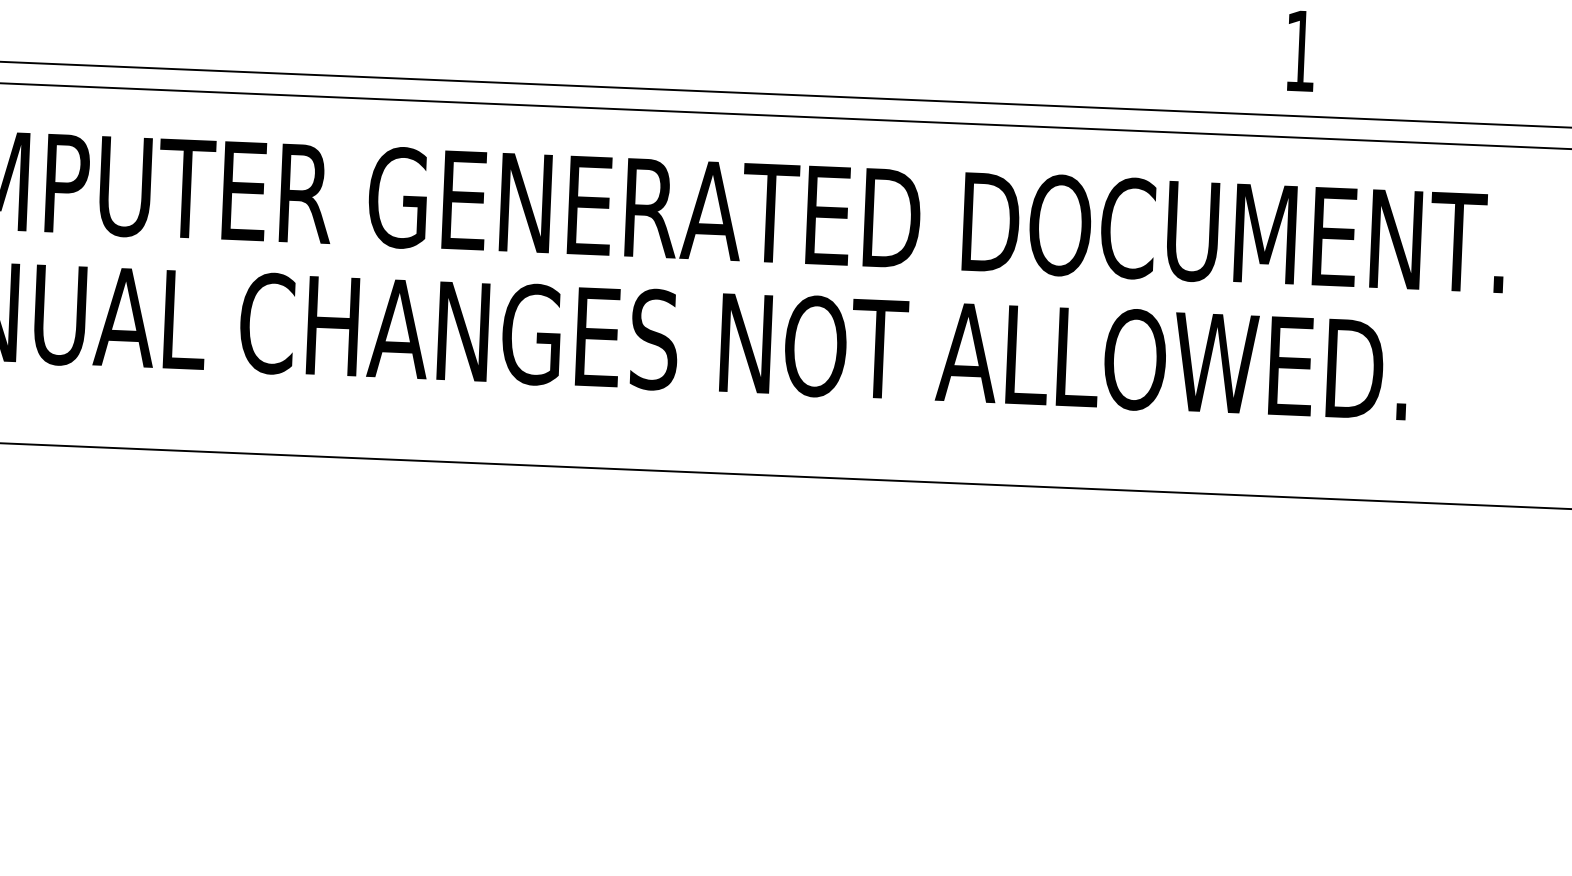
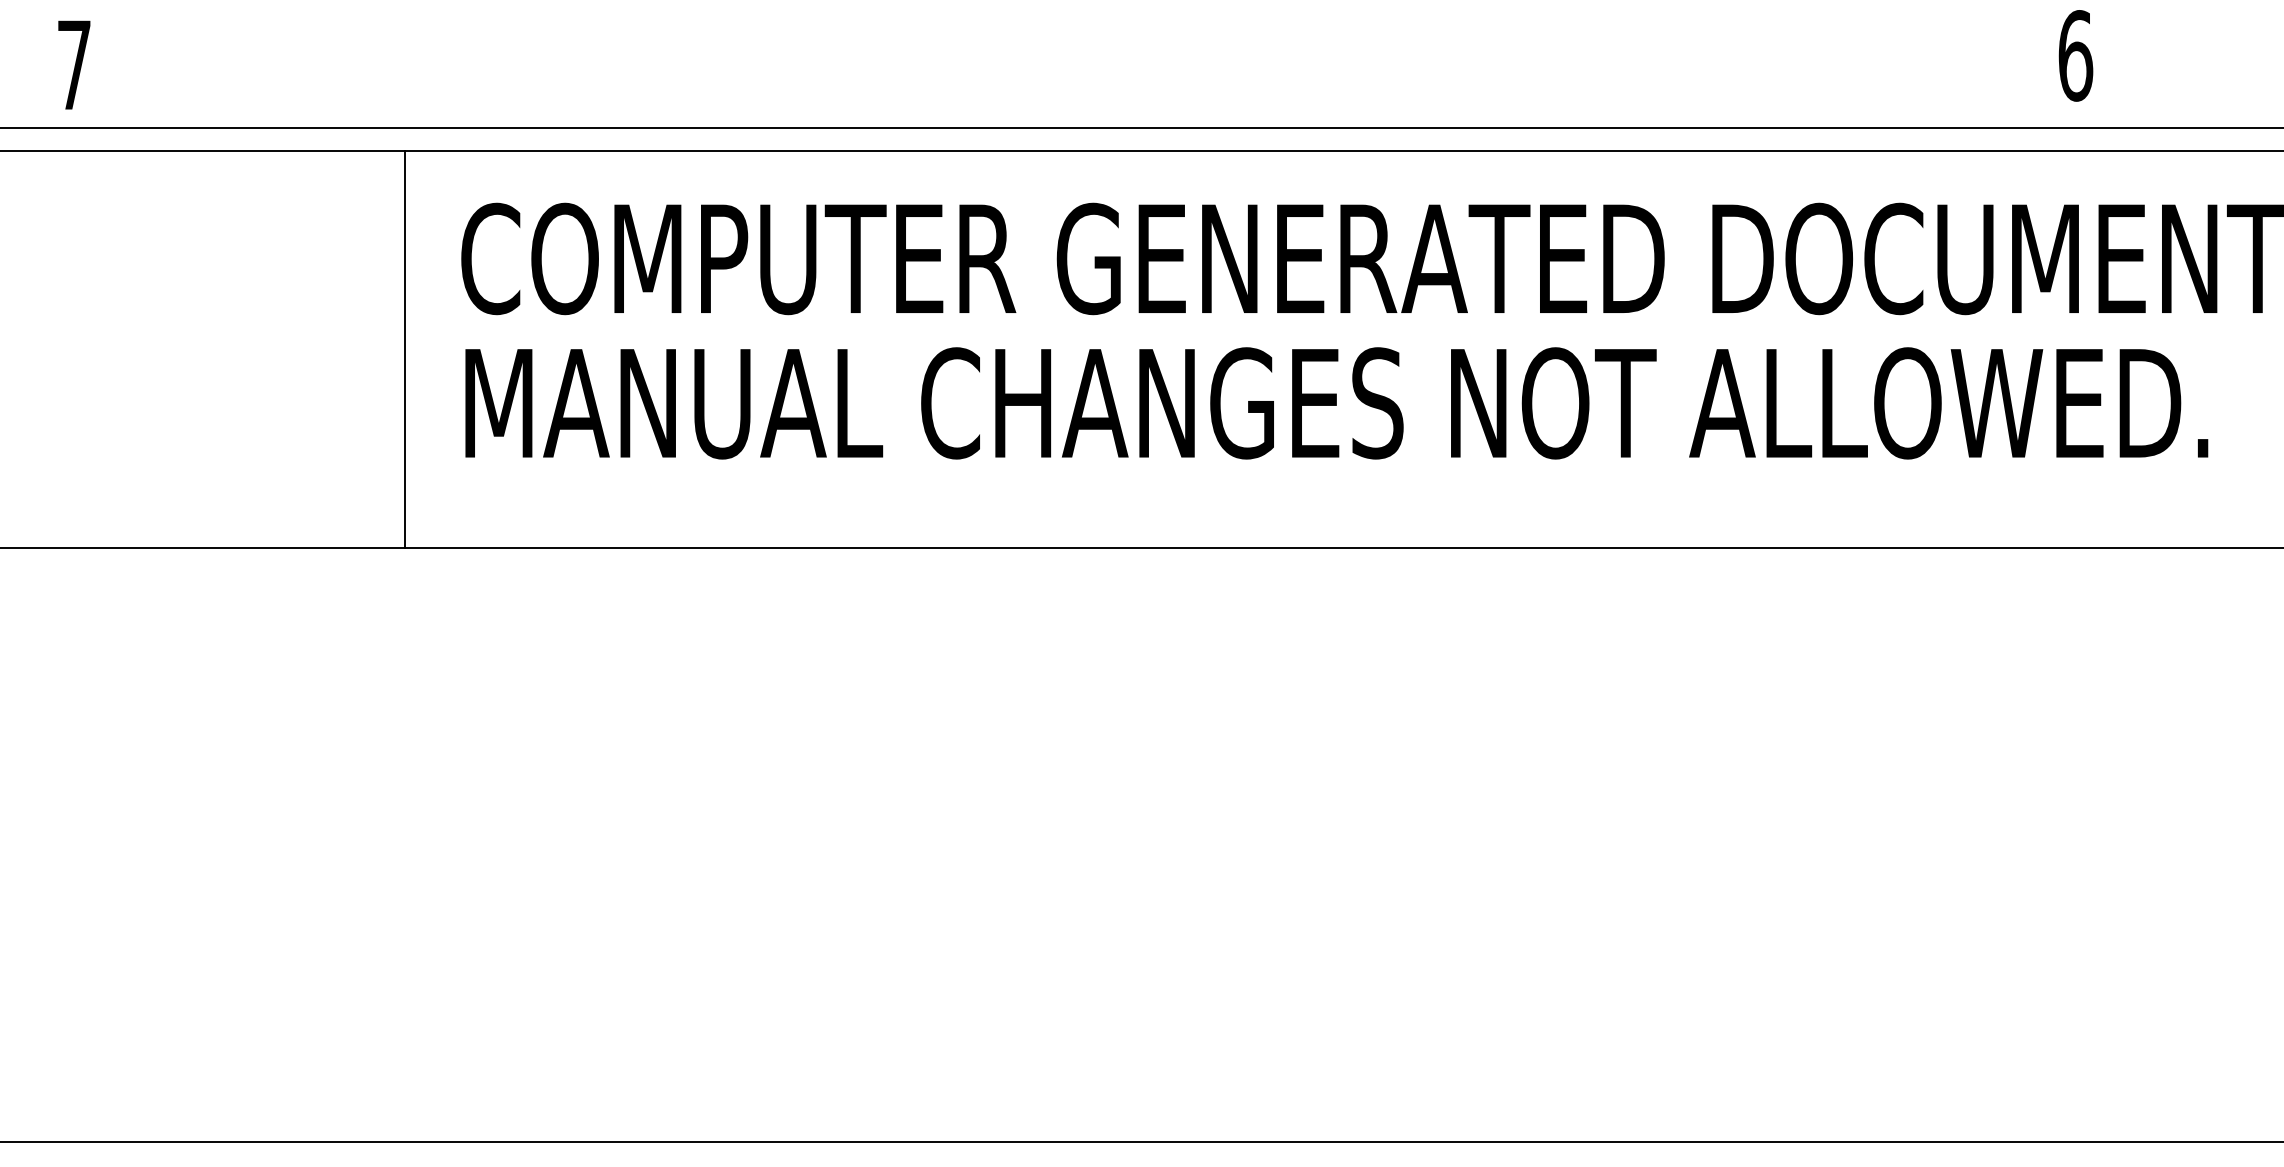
text: (1300, 50) -> (2075, 55), 1 -> 6

